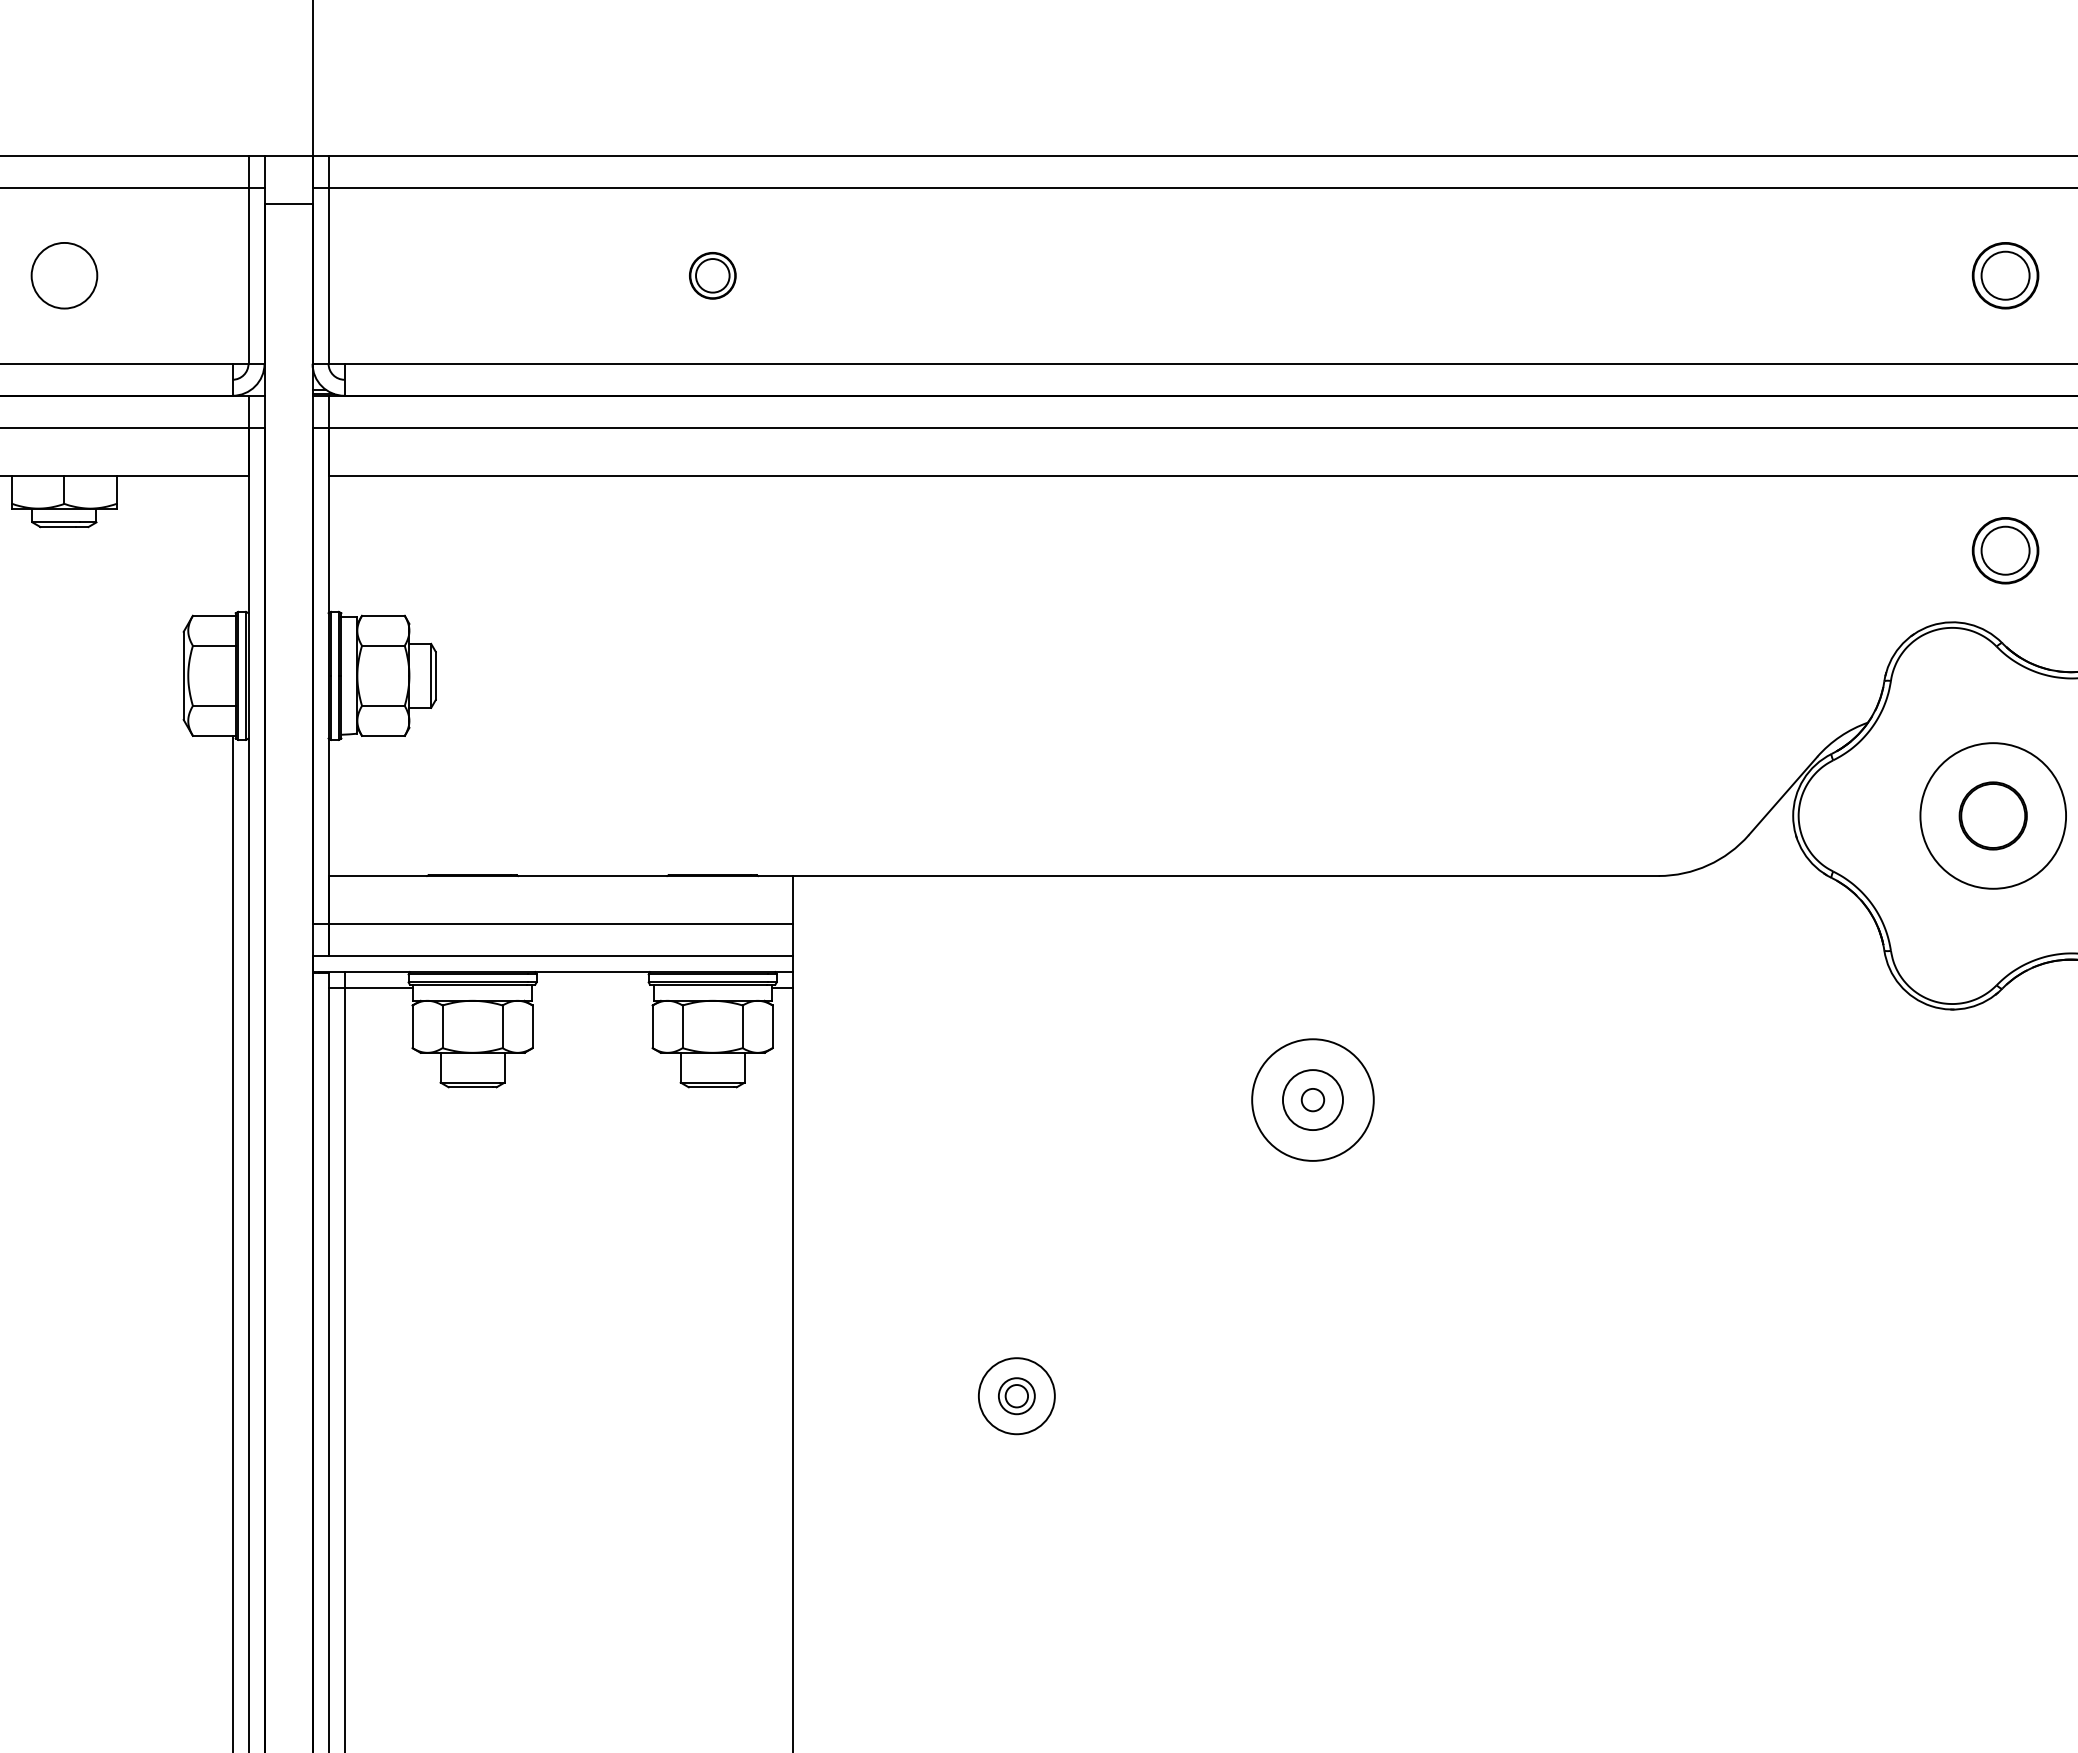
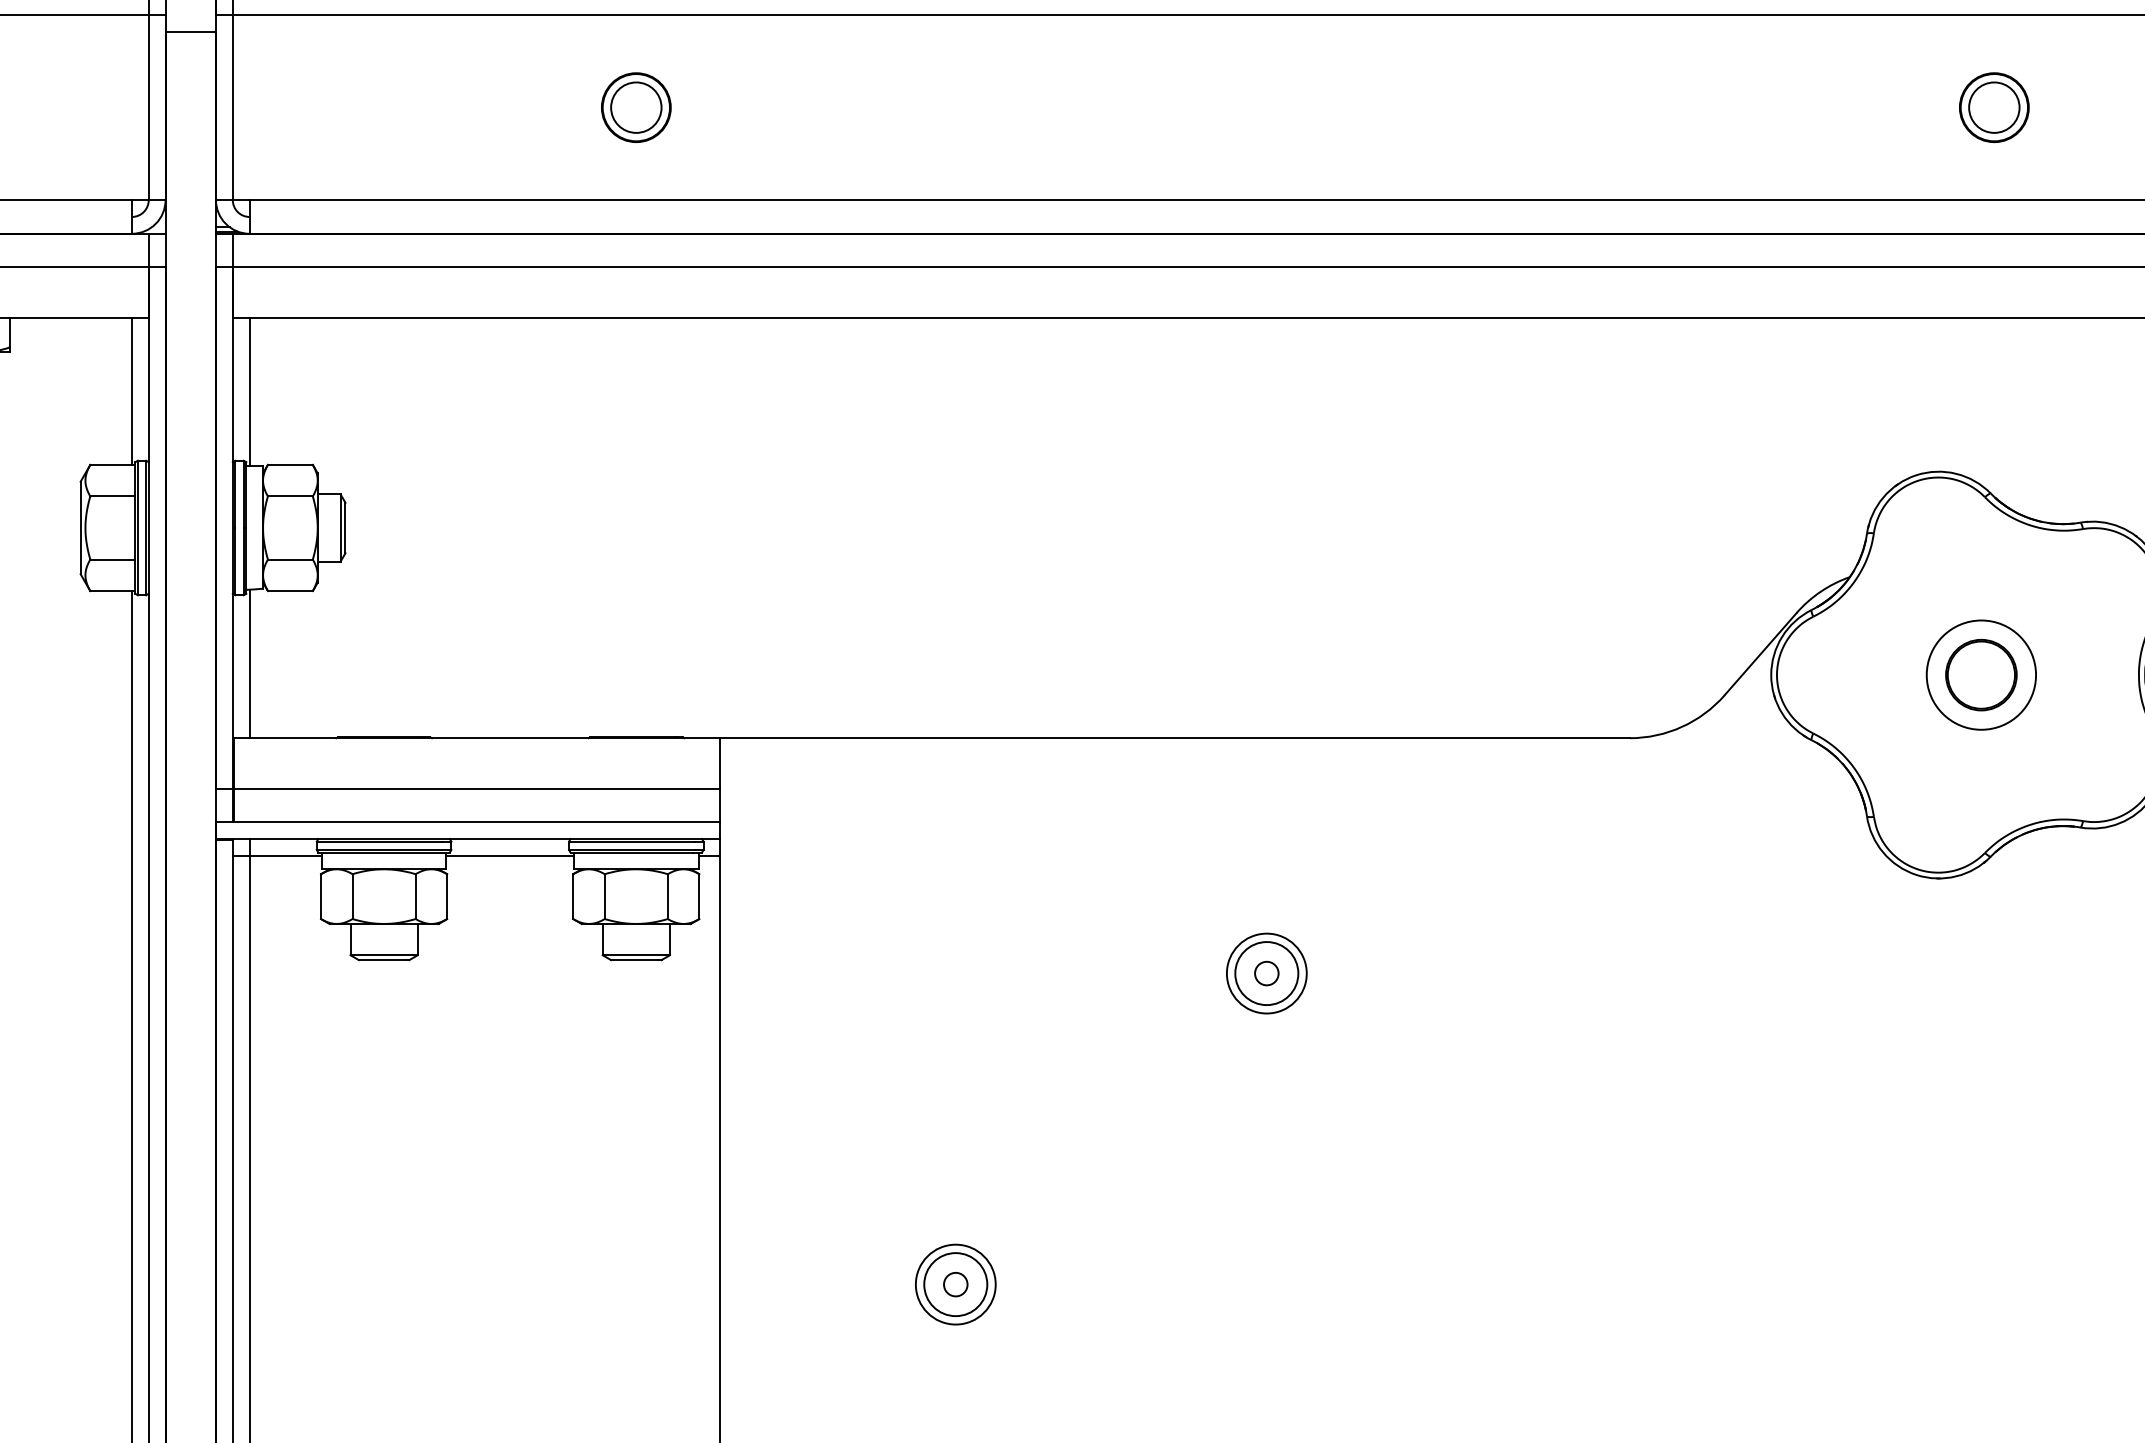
part: (712, 275) -> (636, 107), size x1.43
line: (232, 545) -> (131, 391), added
line: (344, 545) -> (249, 391), added
part: (2005, 550) -> (1994, 396), removed
line: (344, 805) -> (249, 664), added
circle: (1993, 815) -> (1981, 674), size x0.71
line: (592, 988) -> (510, 856), added
circle: (1312, 1100) -> (1266, 974), size x0.62
circle: (1016, 1396) -> (955, 1284), size x1.67

